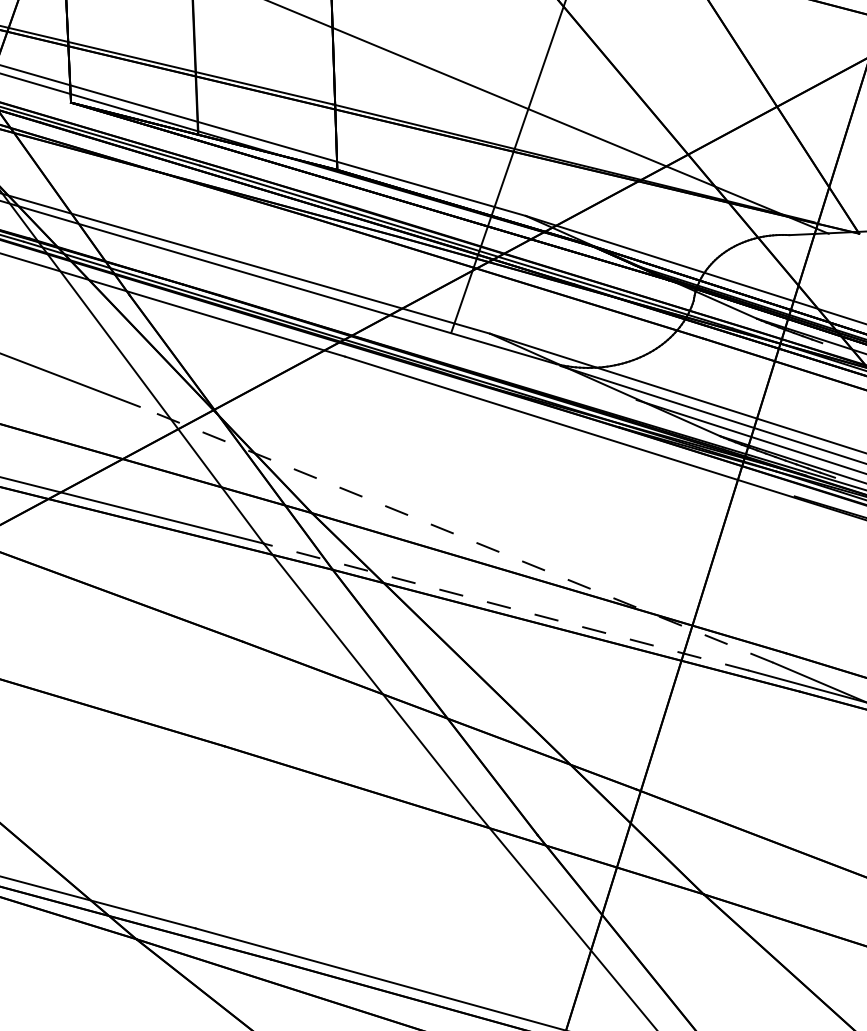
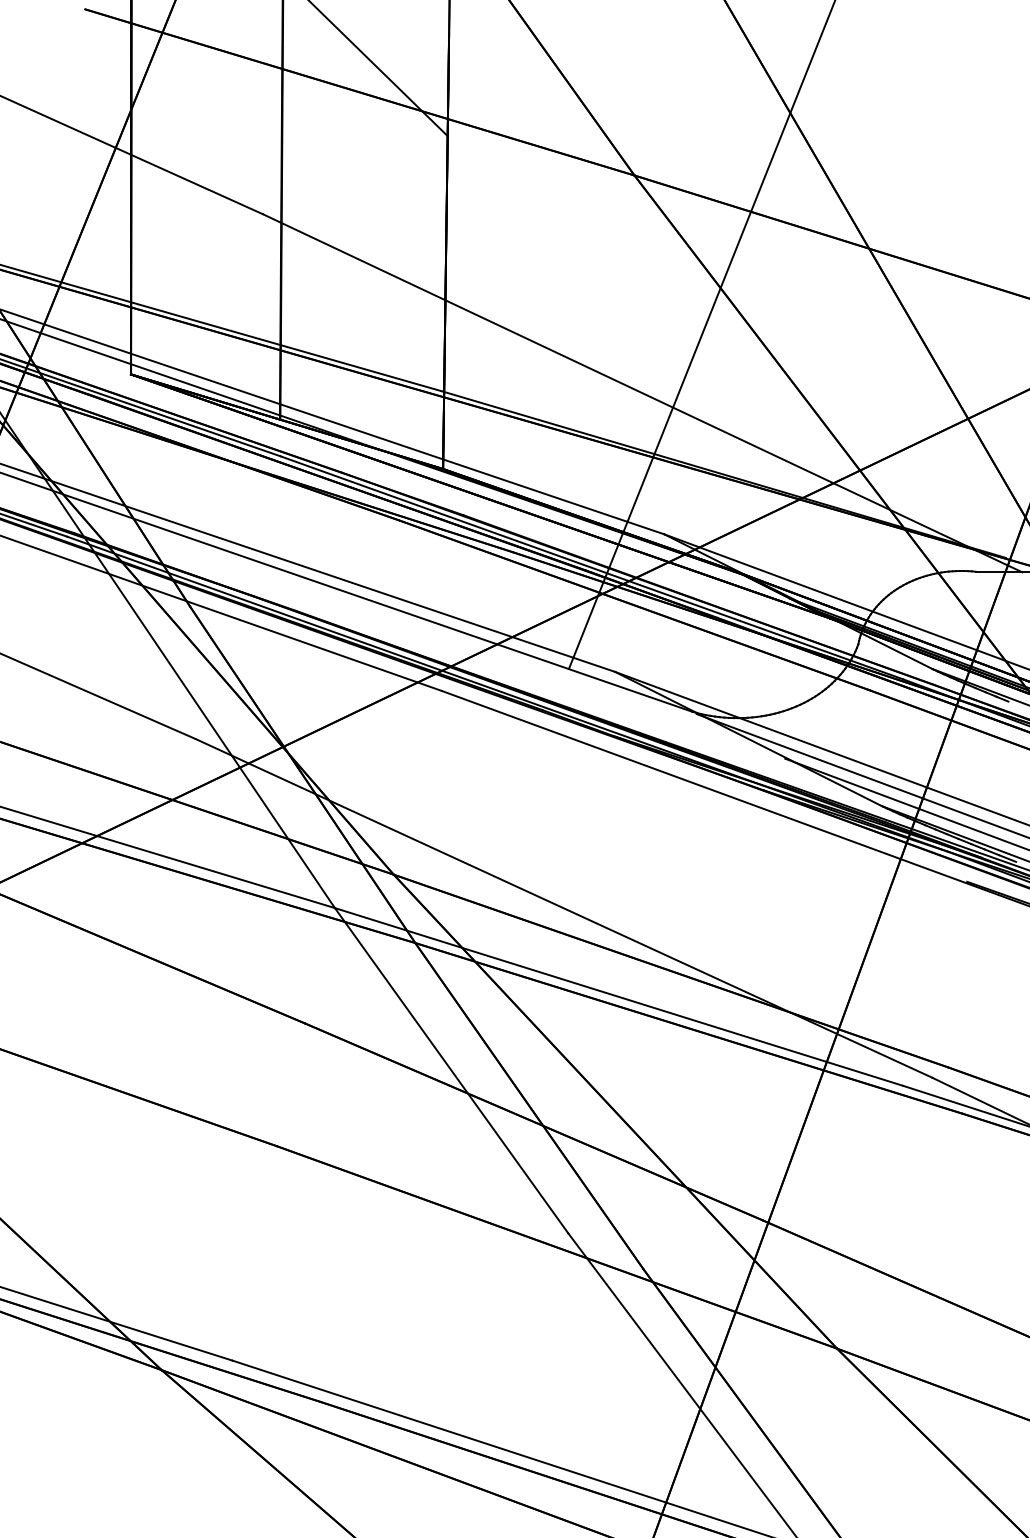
line: (456, 534) -> (564, 908), dashed -> solid
line: (506, 606) -> (619, 996), dashed -> solid

